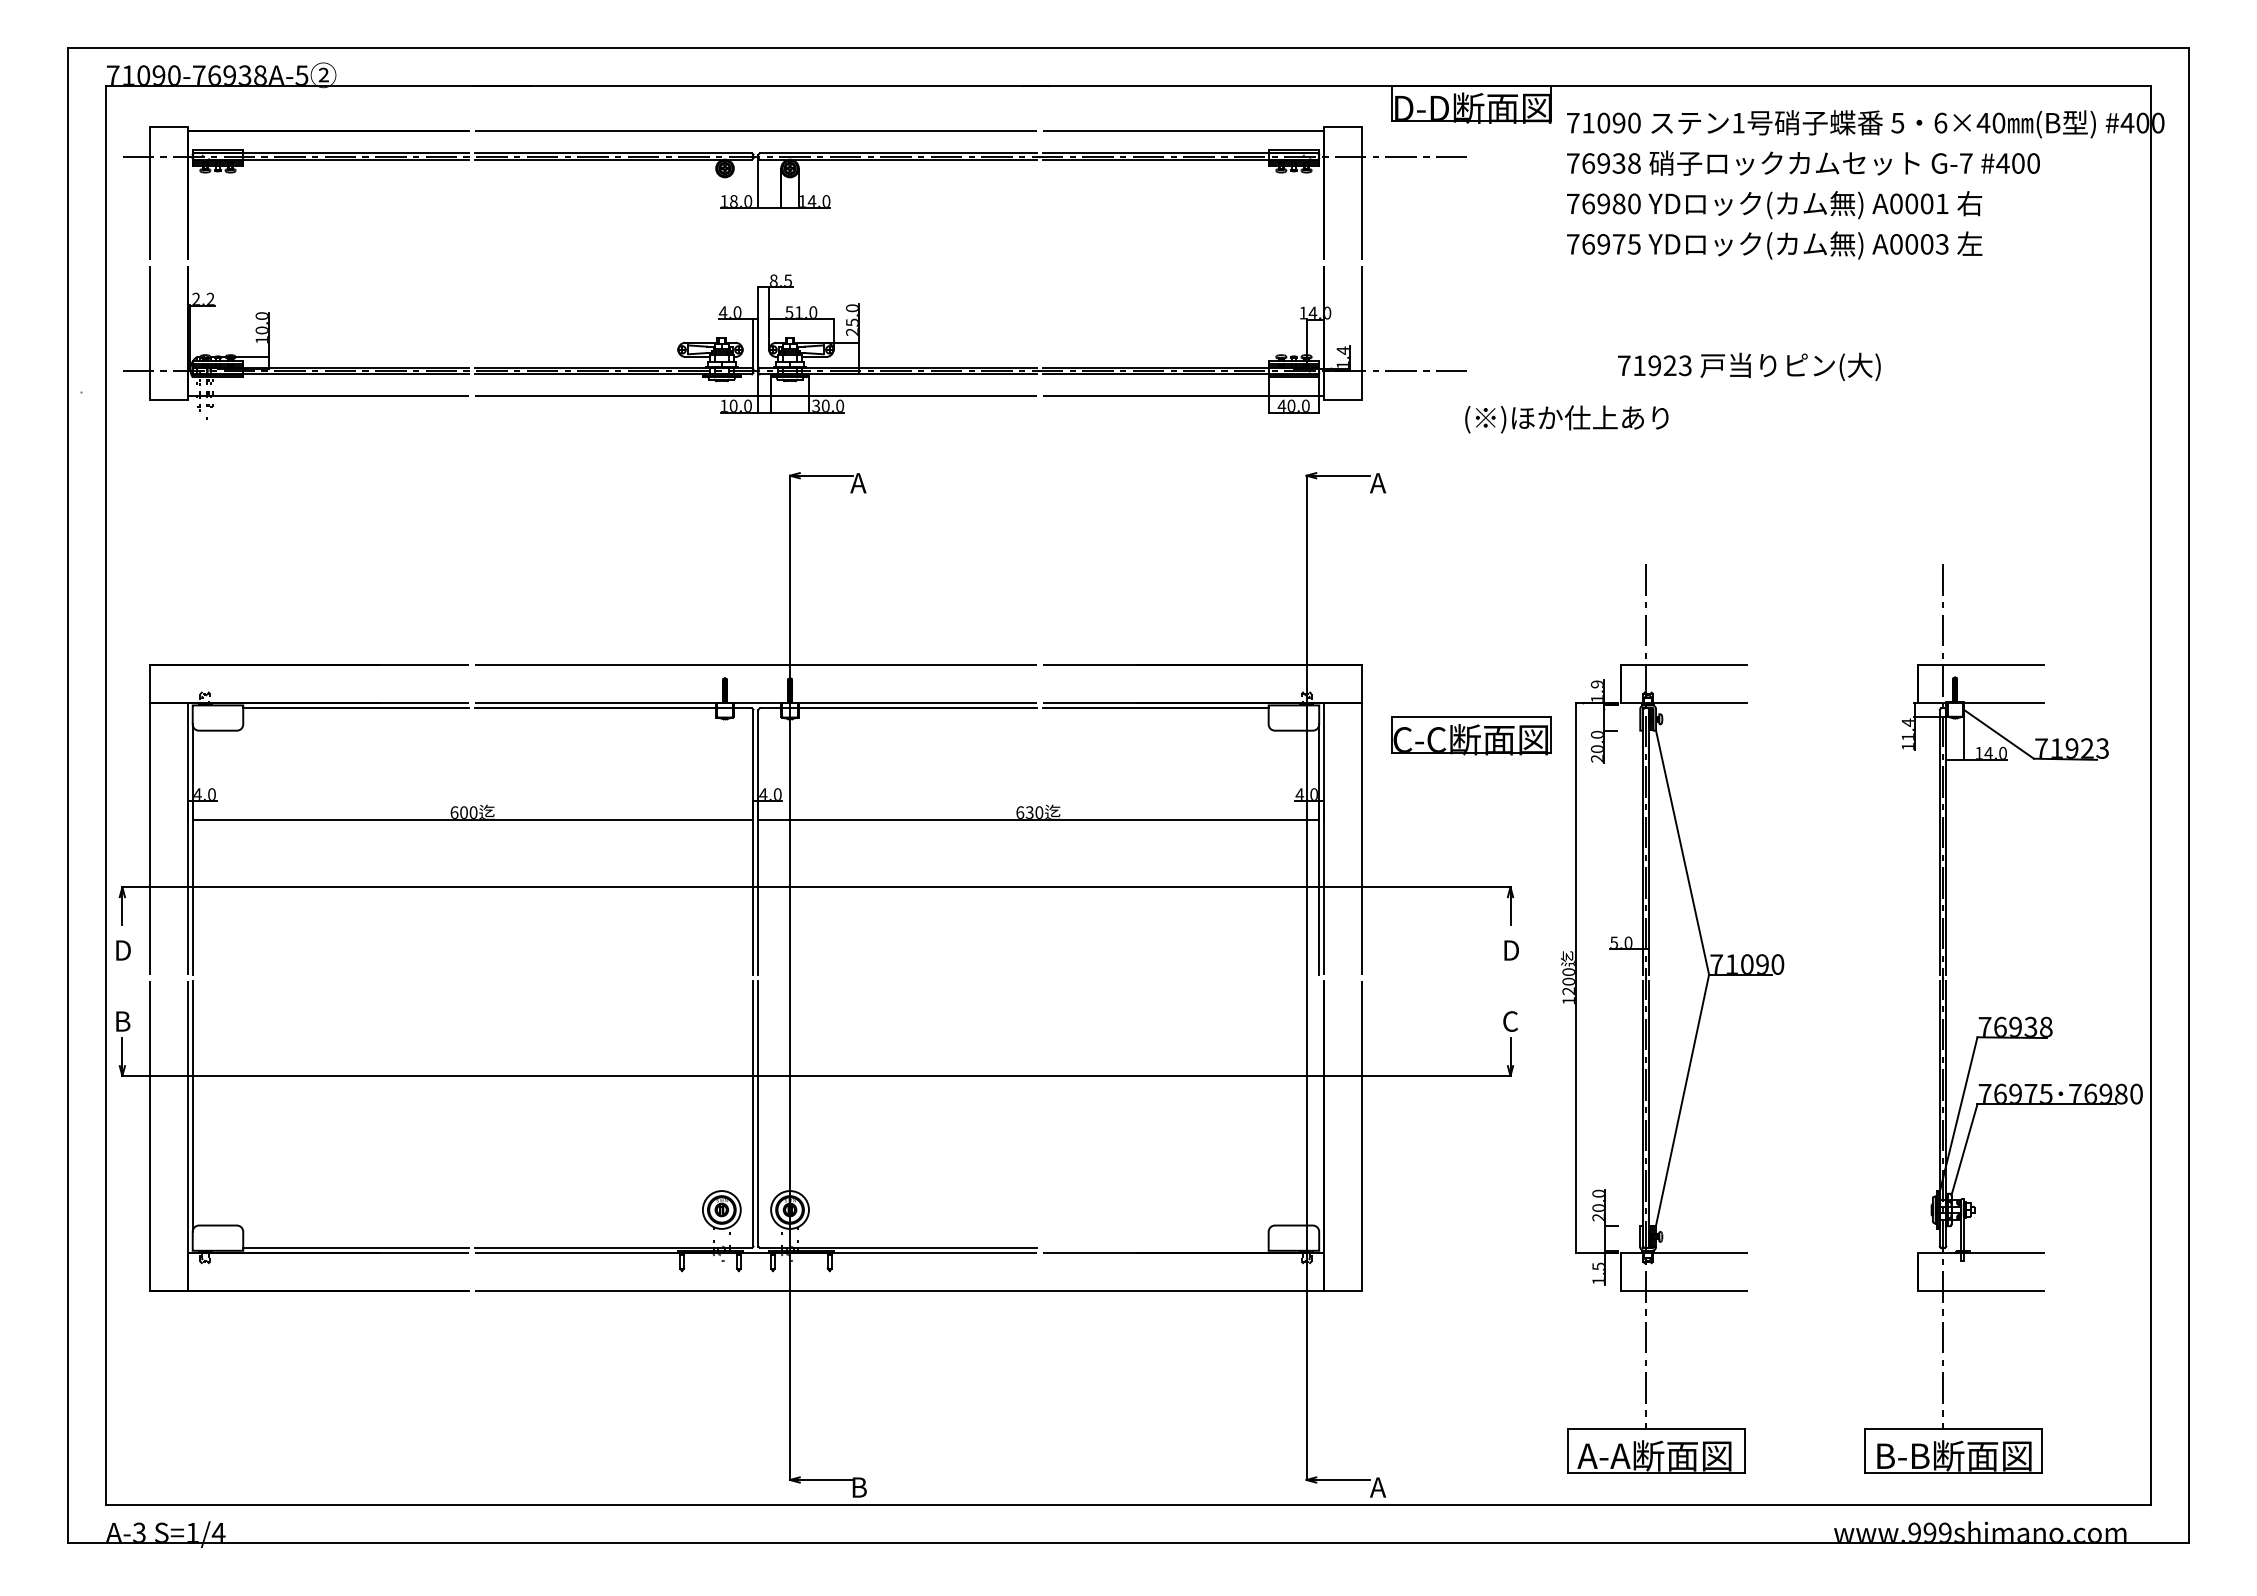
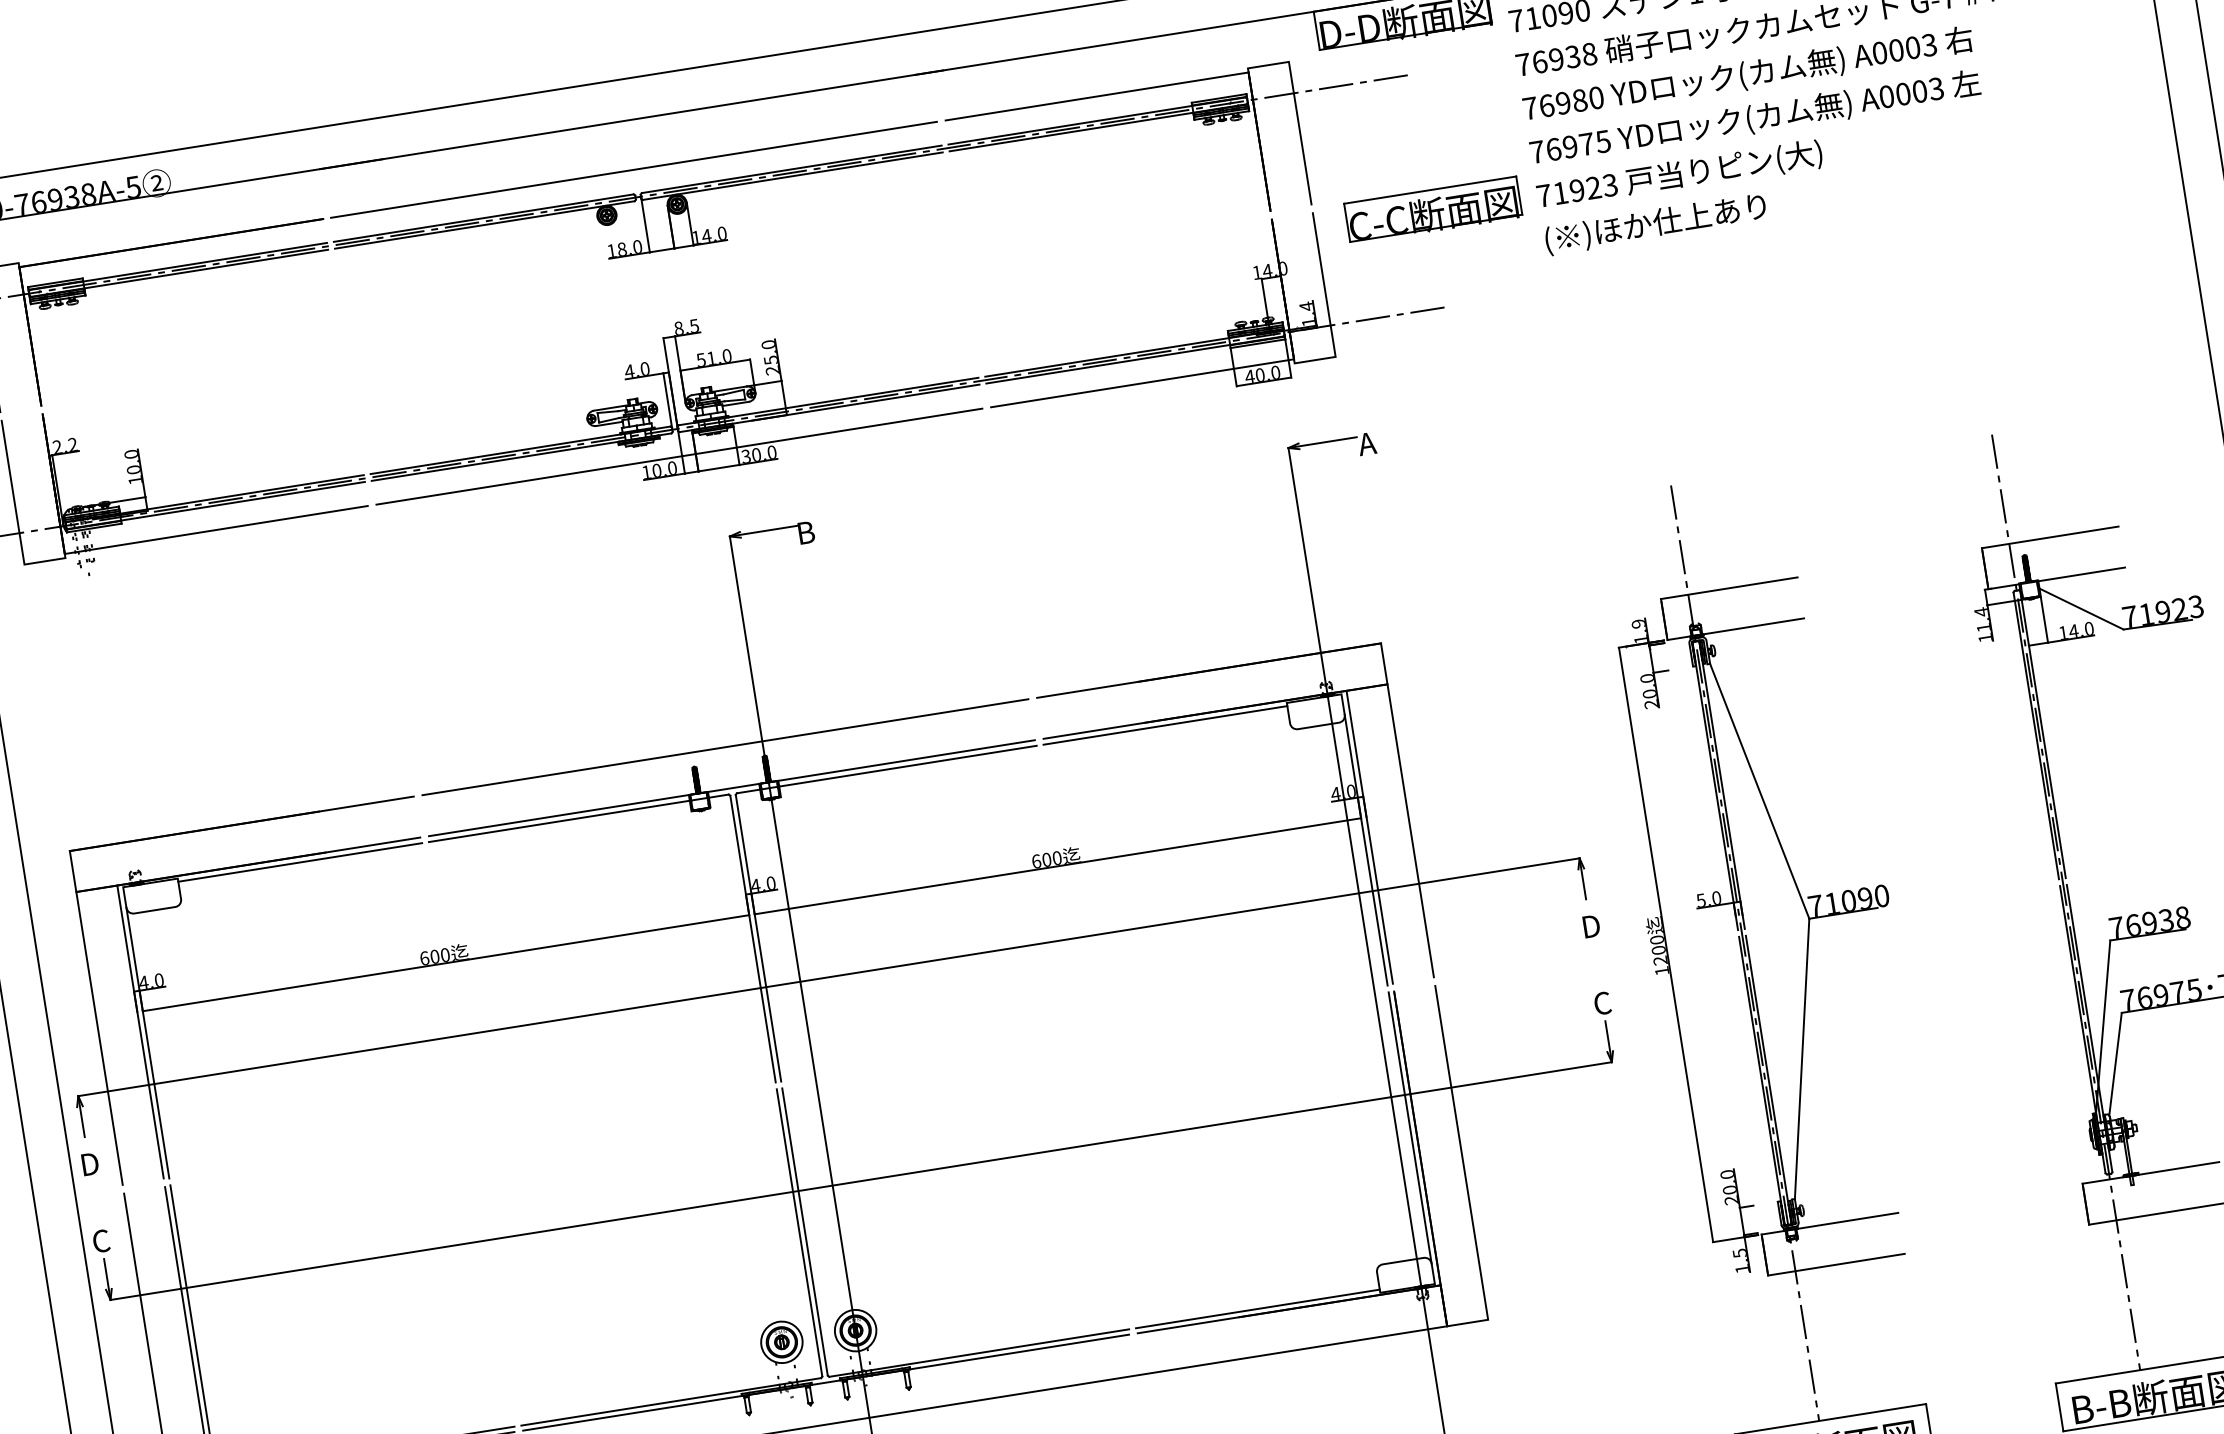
text: (1941, 203) -> (1928, 44), A0001 -> A0003
text: (1749, 366) -> (1679, 175), moved
text: (1566, 419) -> (1655, 224), moved
text: (858, 483) -> (805, 533), A -> B
part: (1471, 735) -> (1433, 209), moved
text: (1029, 812) -> (1046, 859), 630 -> 600
text: (122, 1021) -> (101, 1241), B -> C
line: (1319, 1106) -> (1410, 1128), added
line: (1155, 1247) -> (1257, 1308), added

